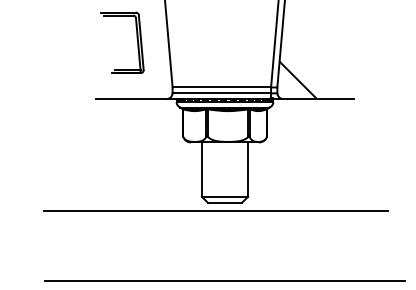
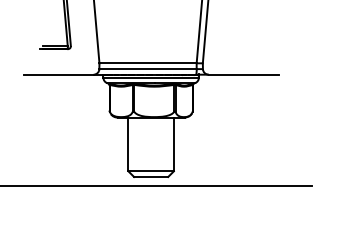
hatch: (297, 79) -> (222, 55), removed

